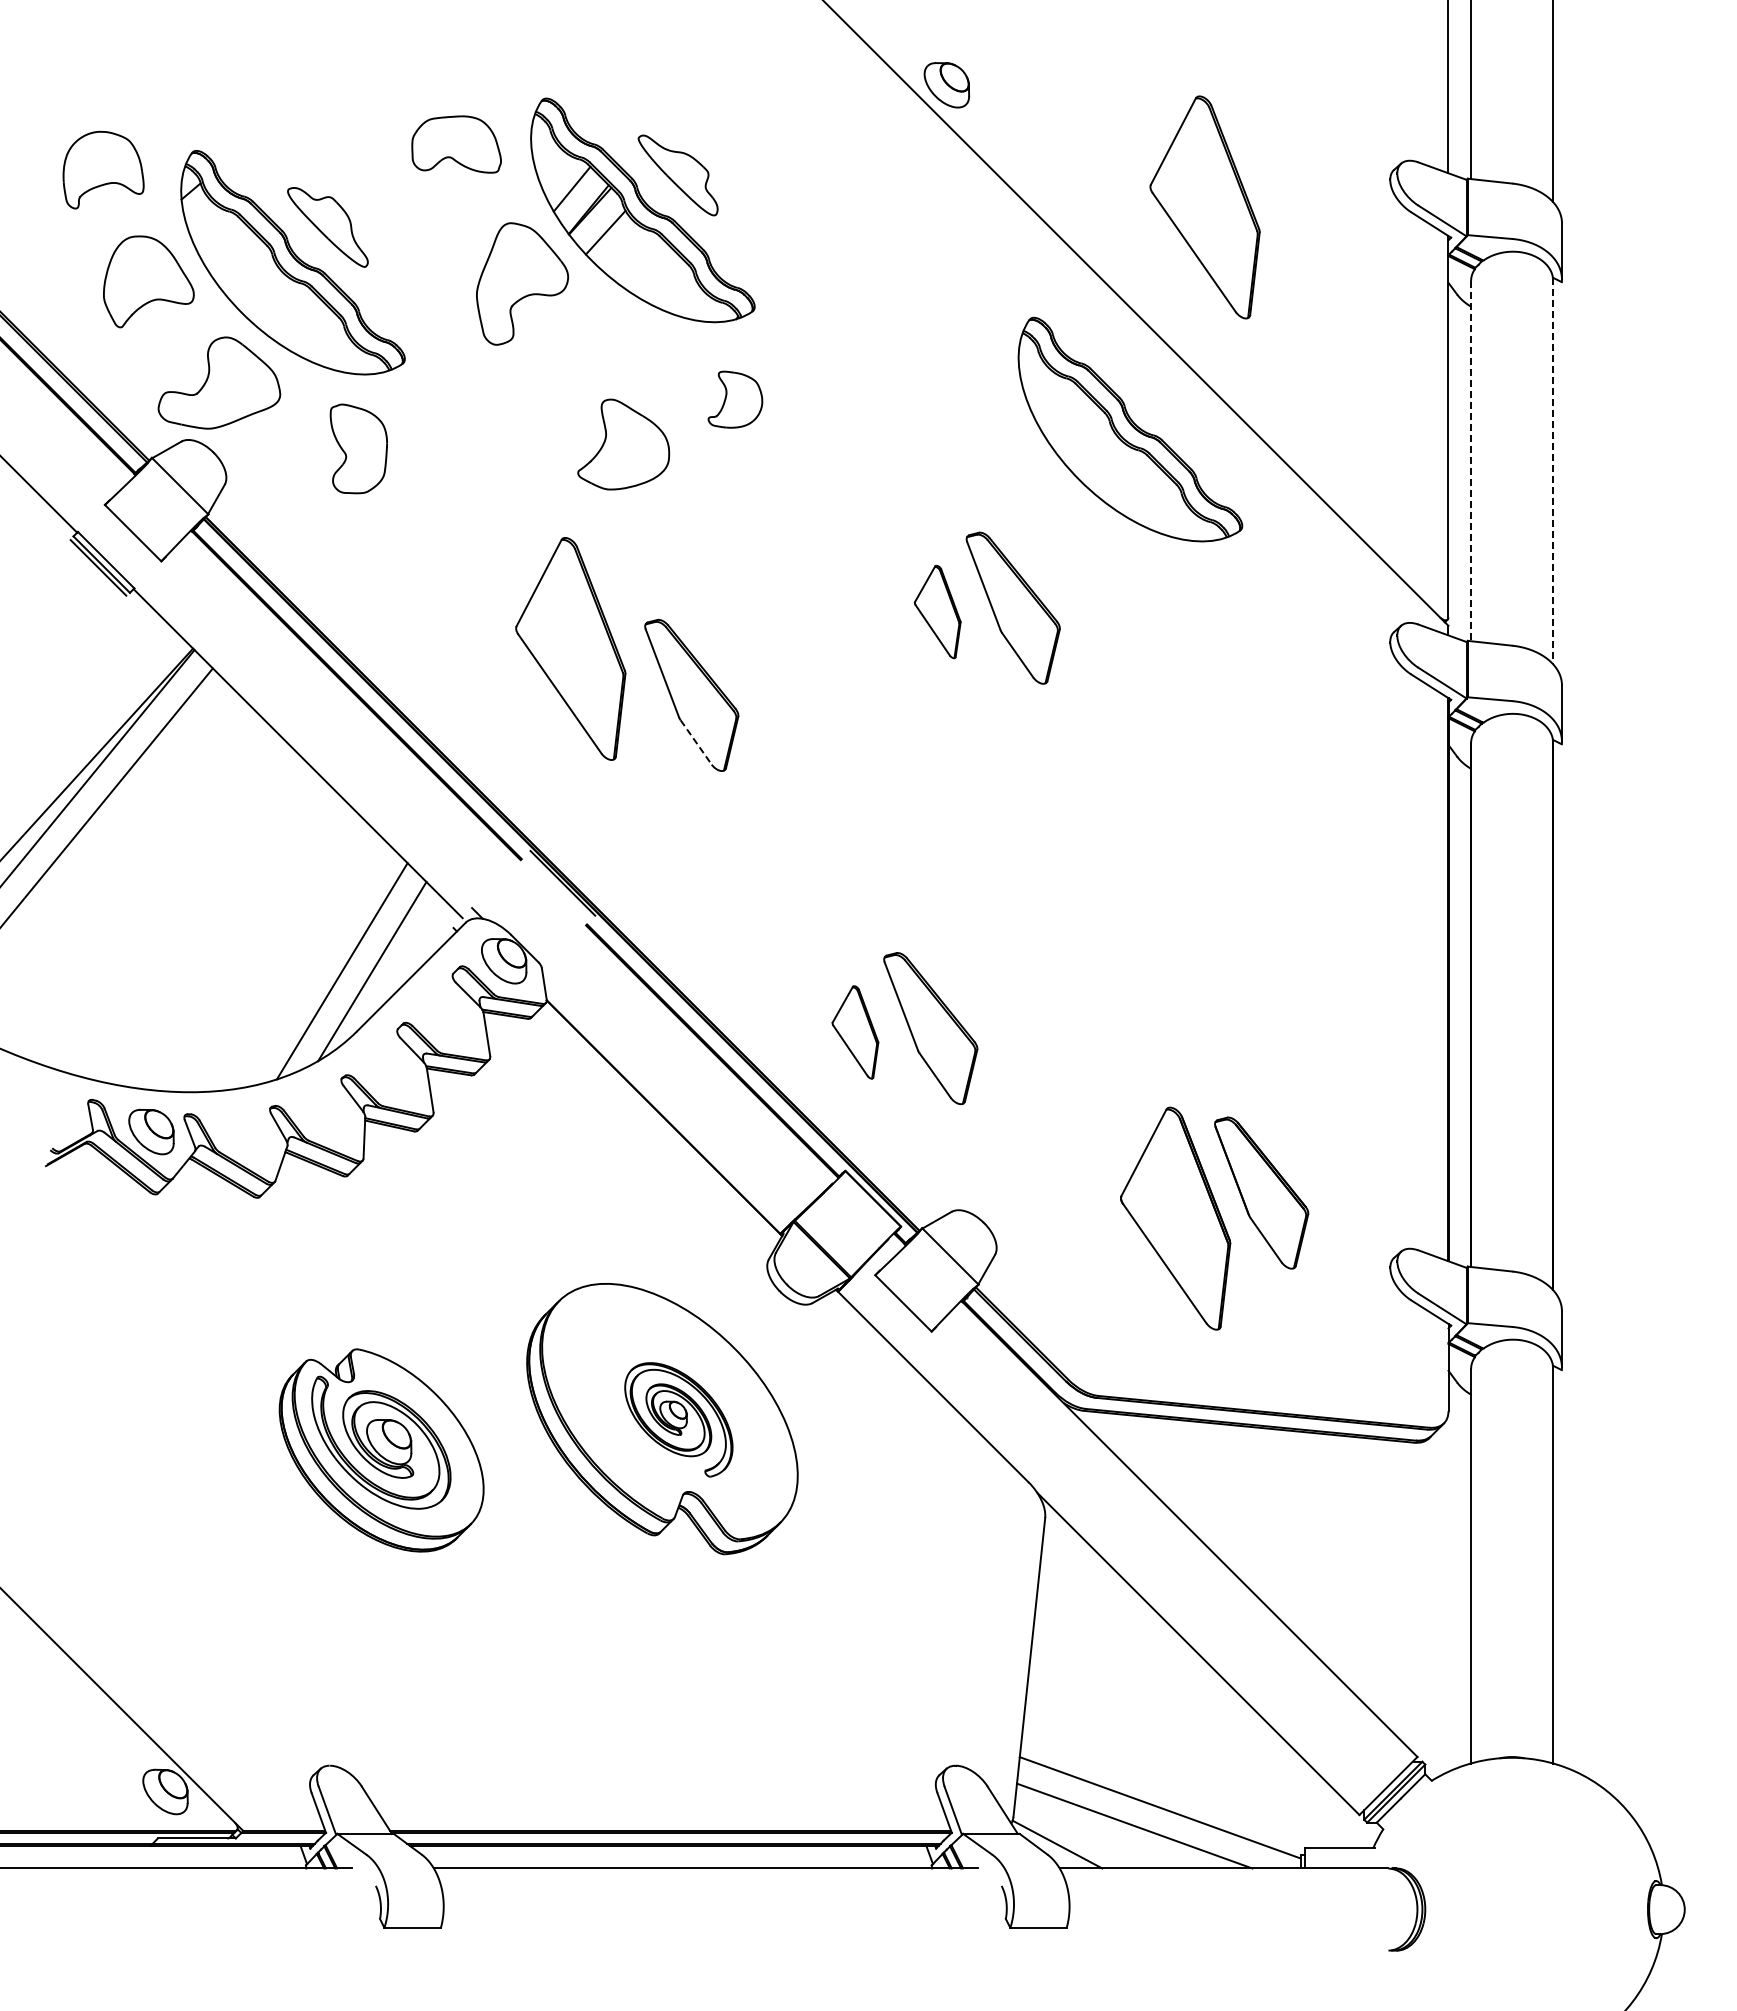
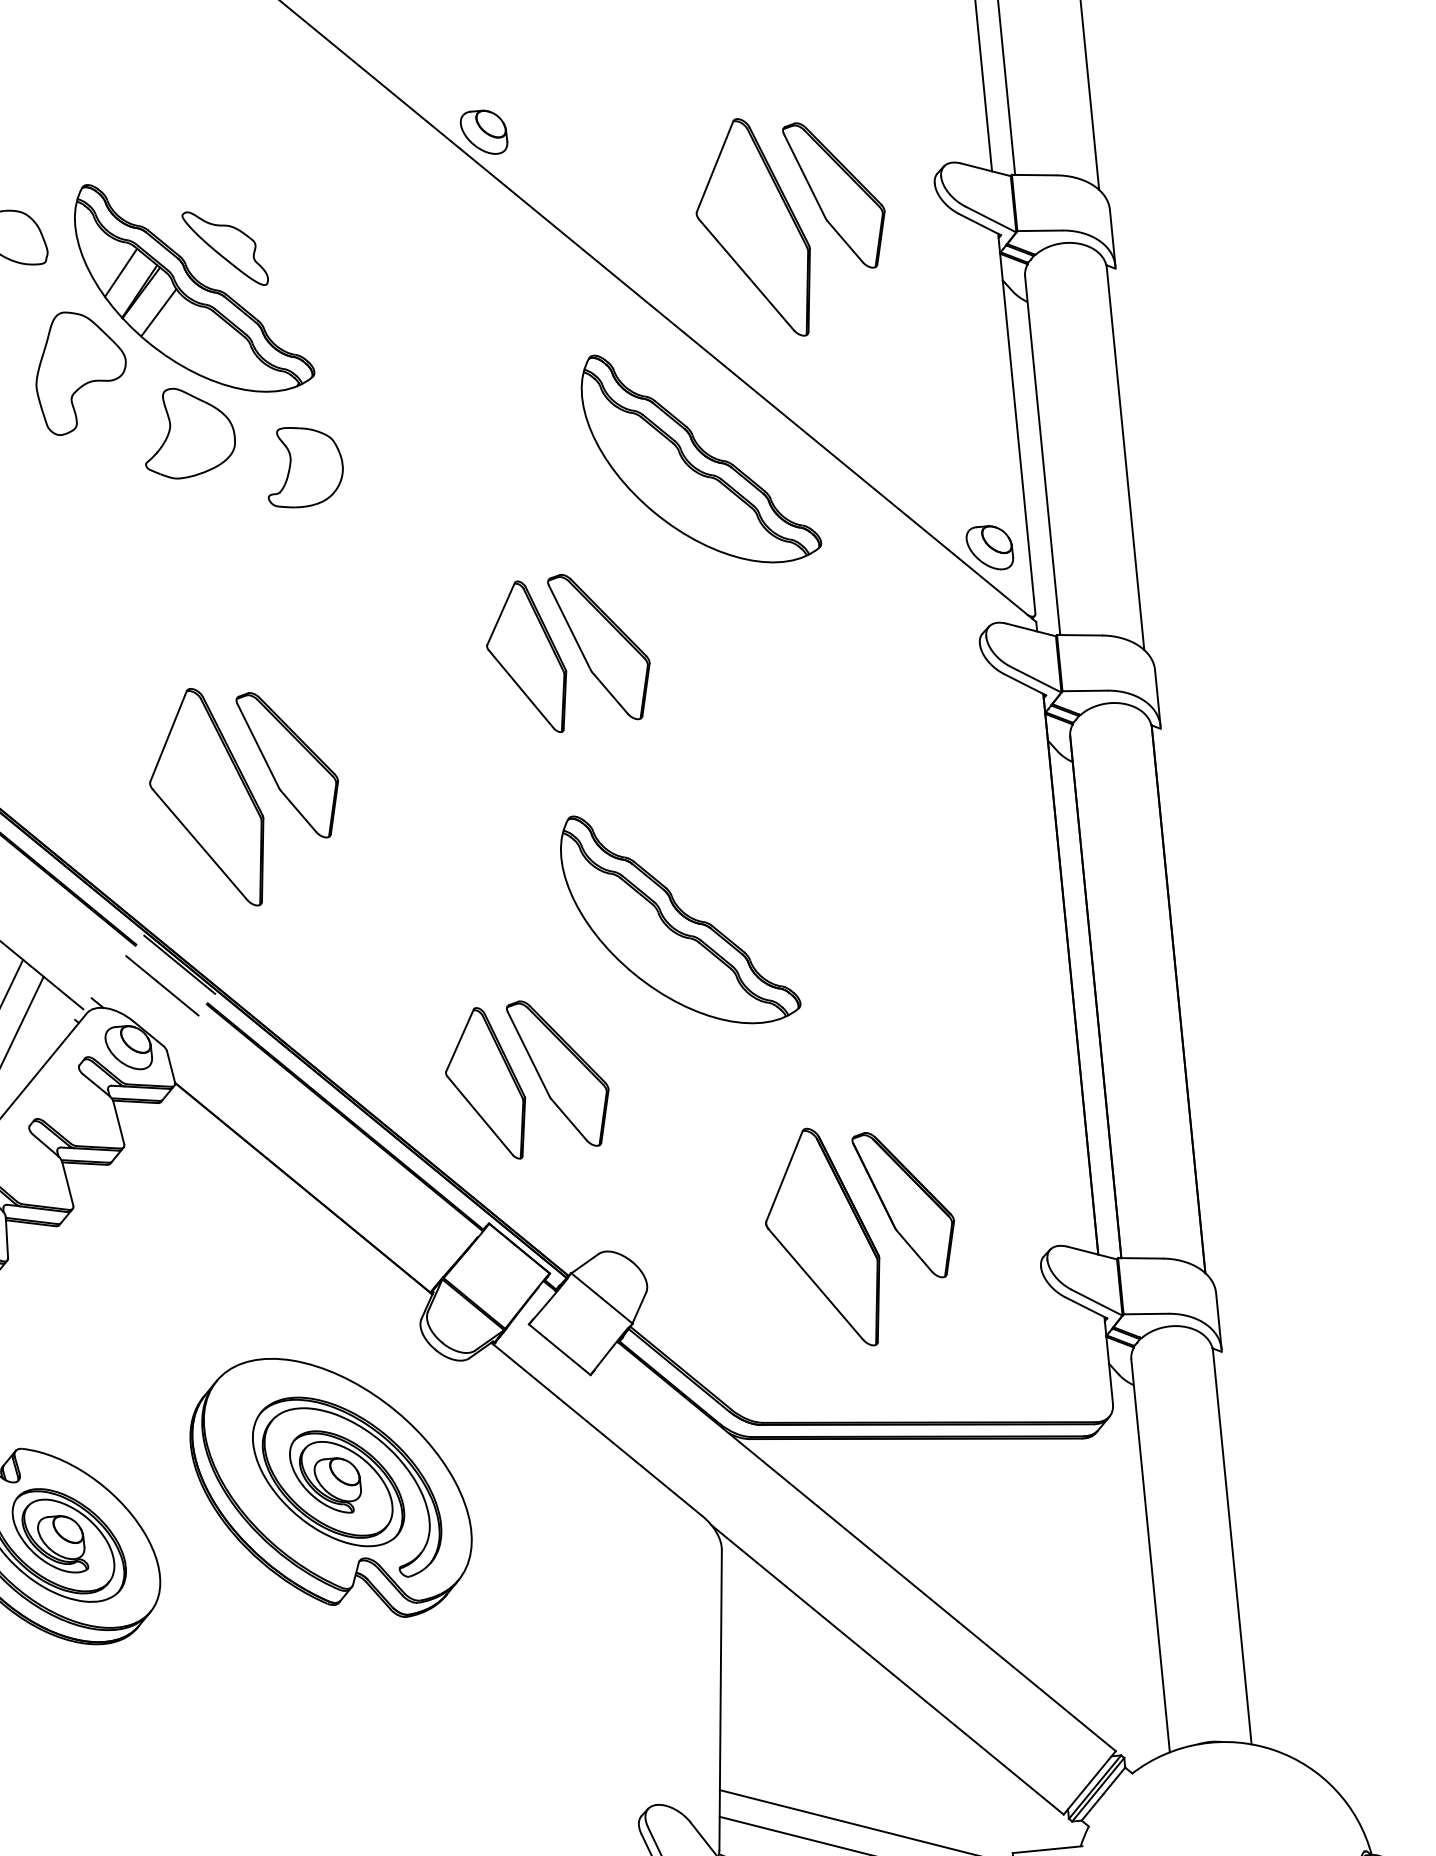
part: (1290, 181) -> (835, 194), added
part: (735, 399) -> (304, 466), size x1.43
part: (623, 444) -> (188, 432), moved
line: (1471, 461) -> (1043, 456), dashed -> solid
line: (1553, 471) -> (1125, 458), dashed -> solid
part: (1409, 547) -> (989, 547), added
part: (937, 611) -> (526, 657), size x1.67
part: (570, 648) -> (206, 798), moved
line: (696, 742) -> (298, 811), dashed -> solid
part: (1064, 885) -> (679, 917), added
line: (543, 902) -> (162, 985), added
part: (855, 1032) -> (485, 1084), size x1.67
part: (678, 1419) -> (347, 1487), size x1.67

